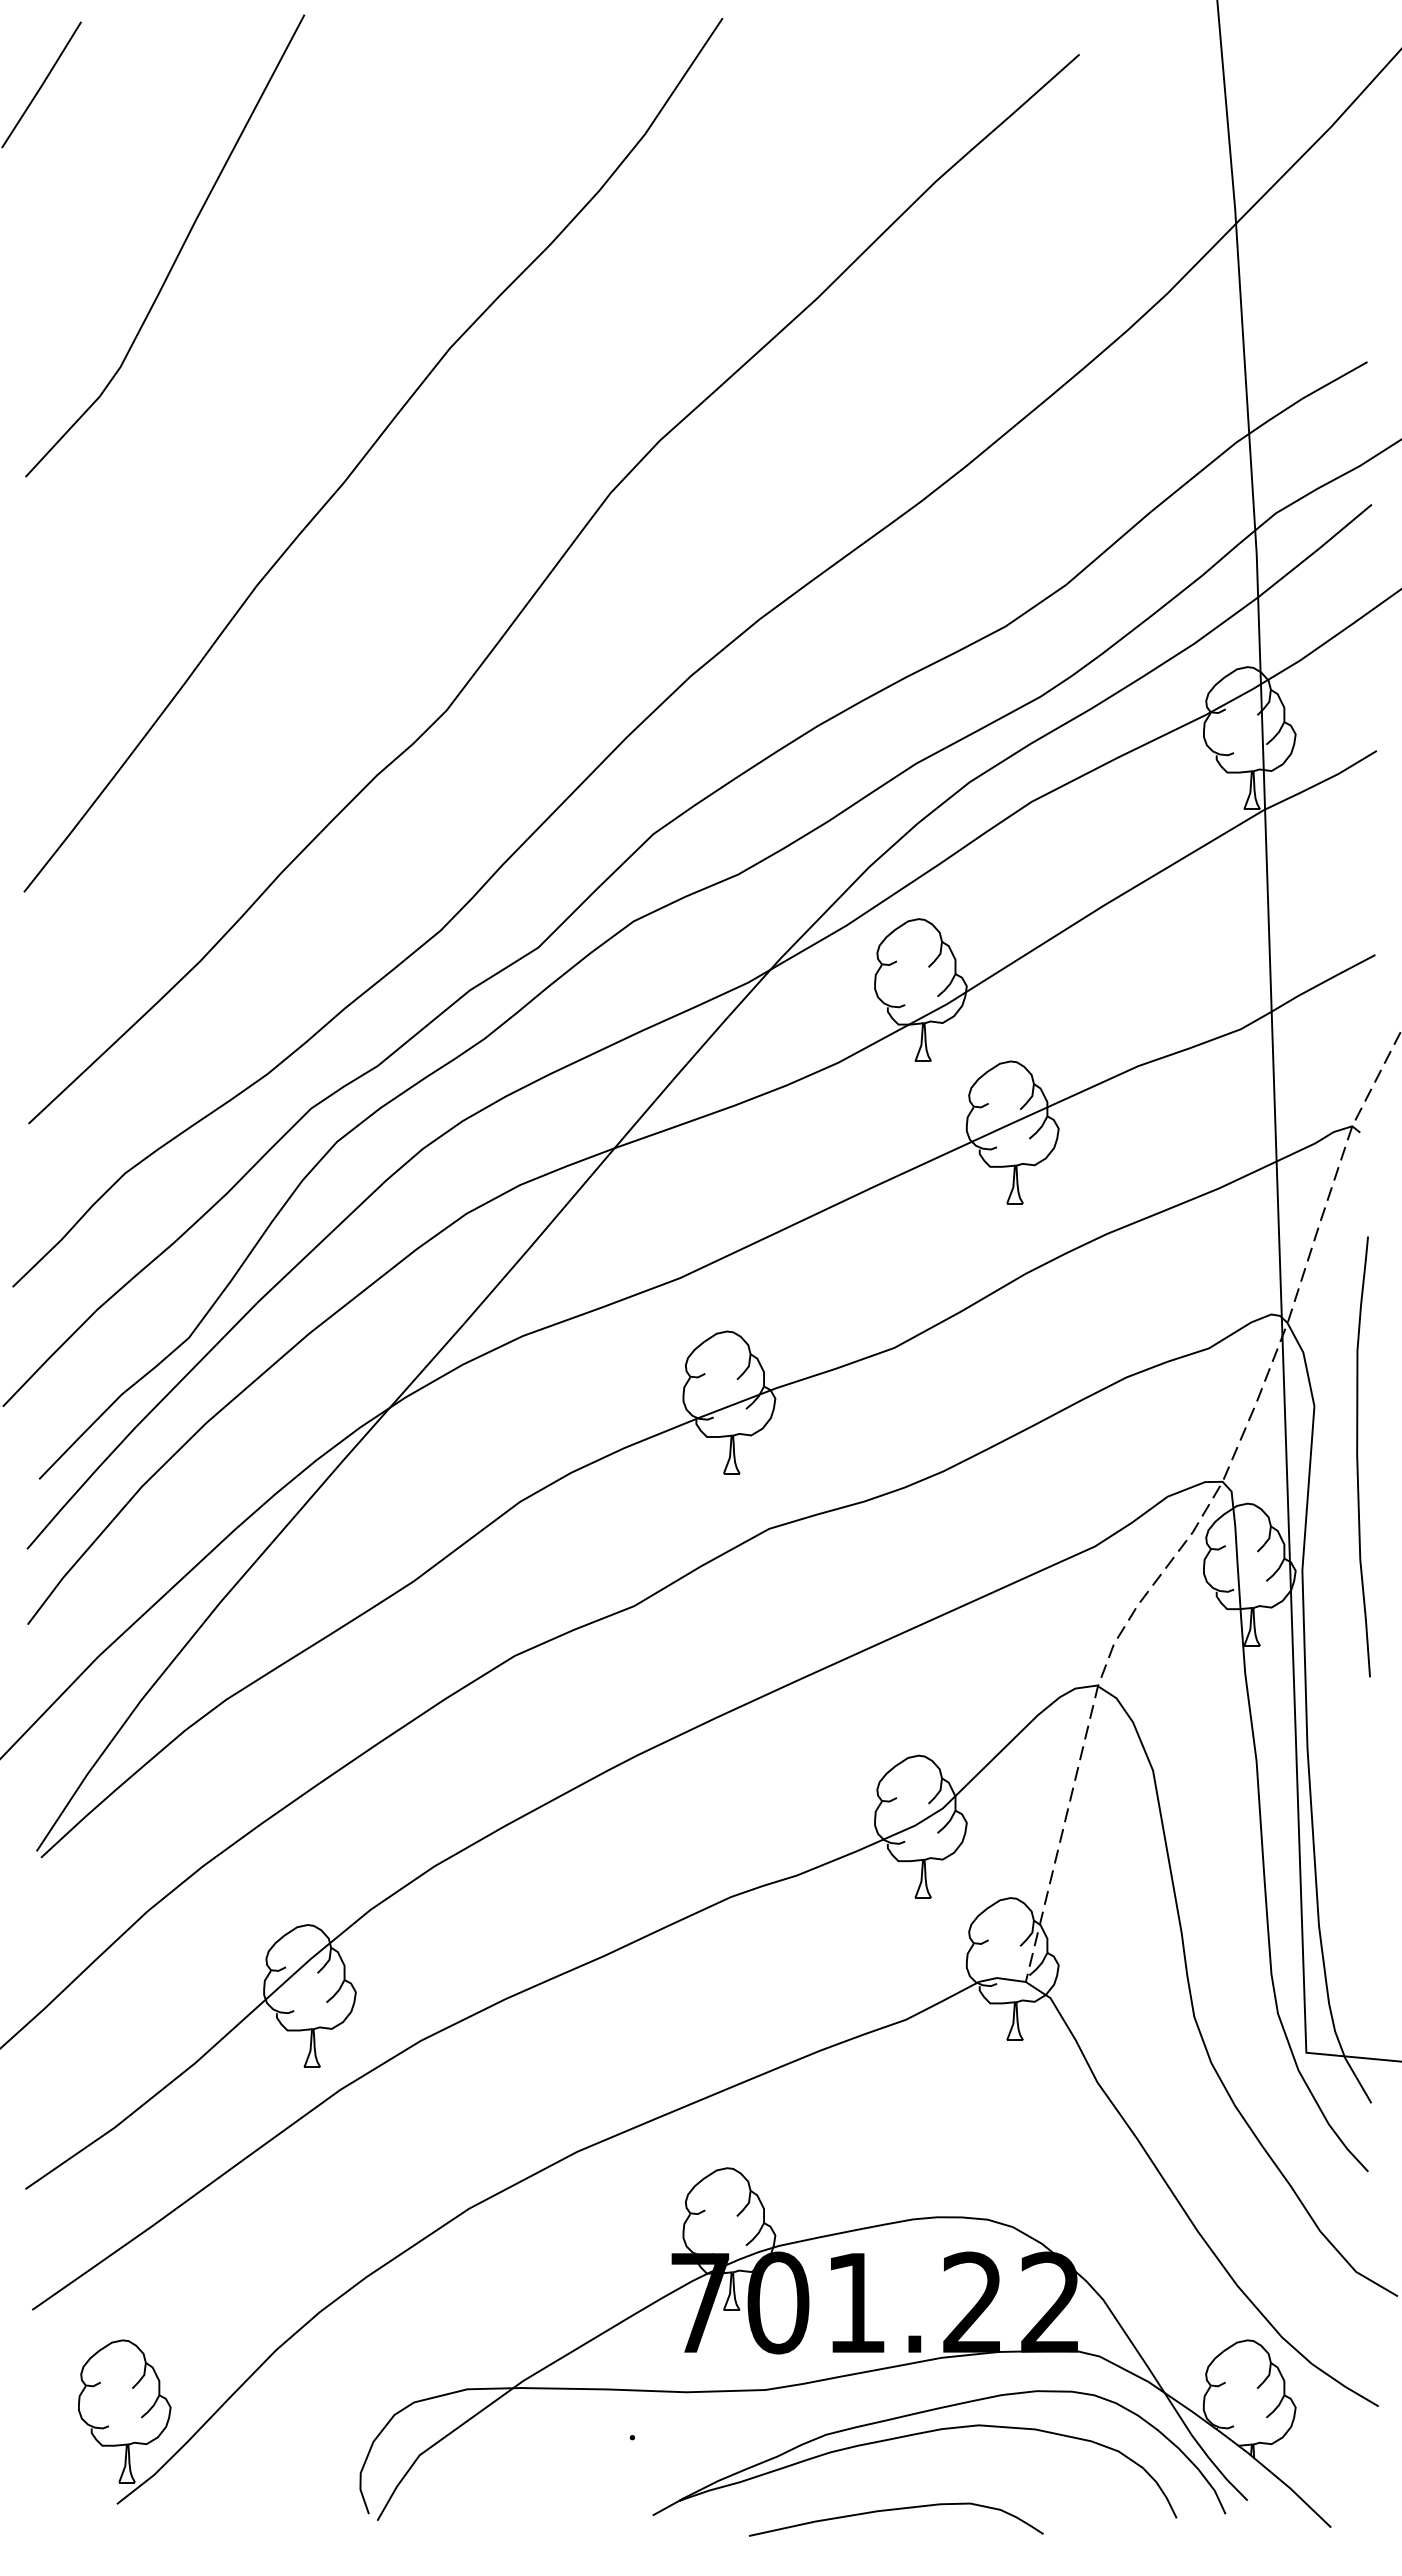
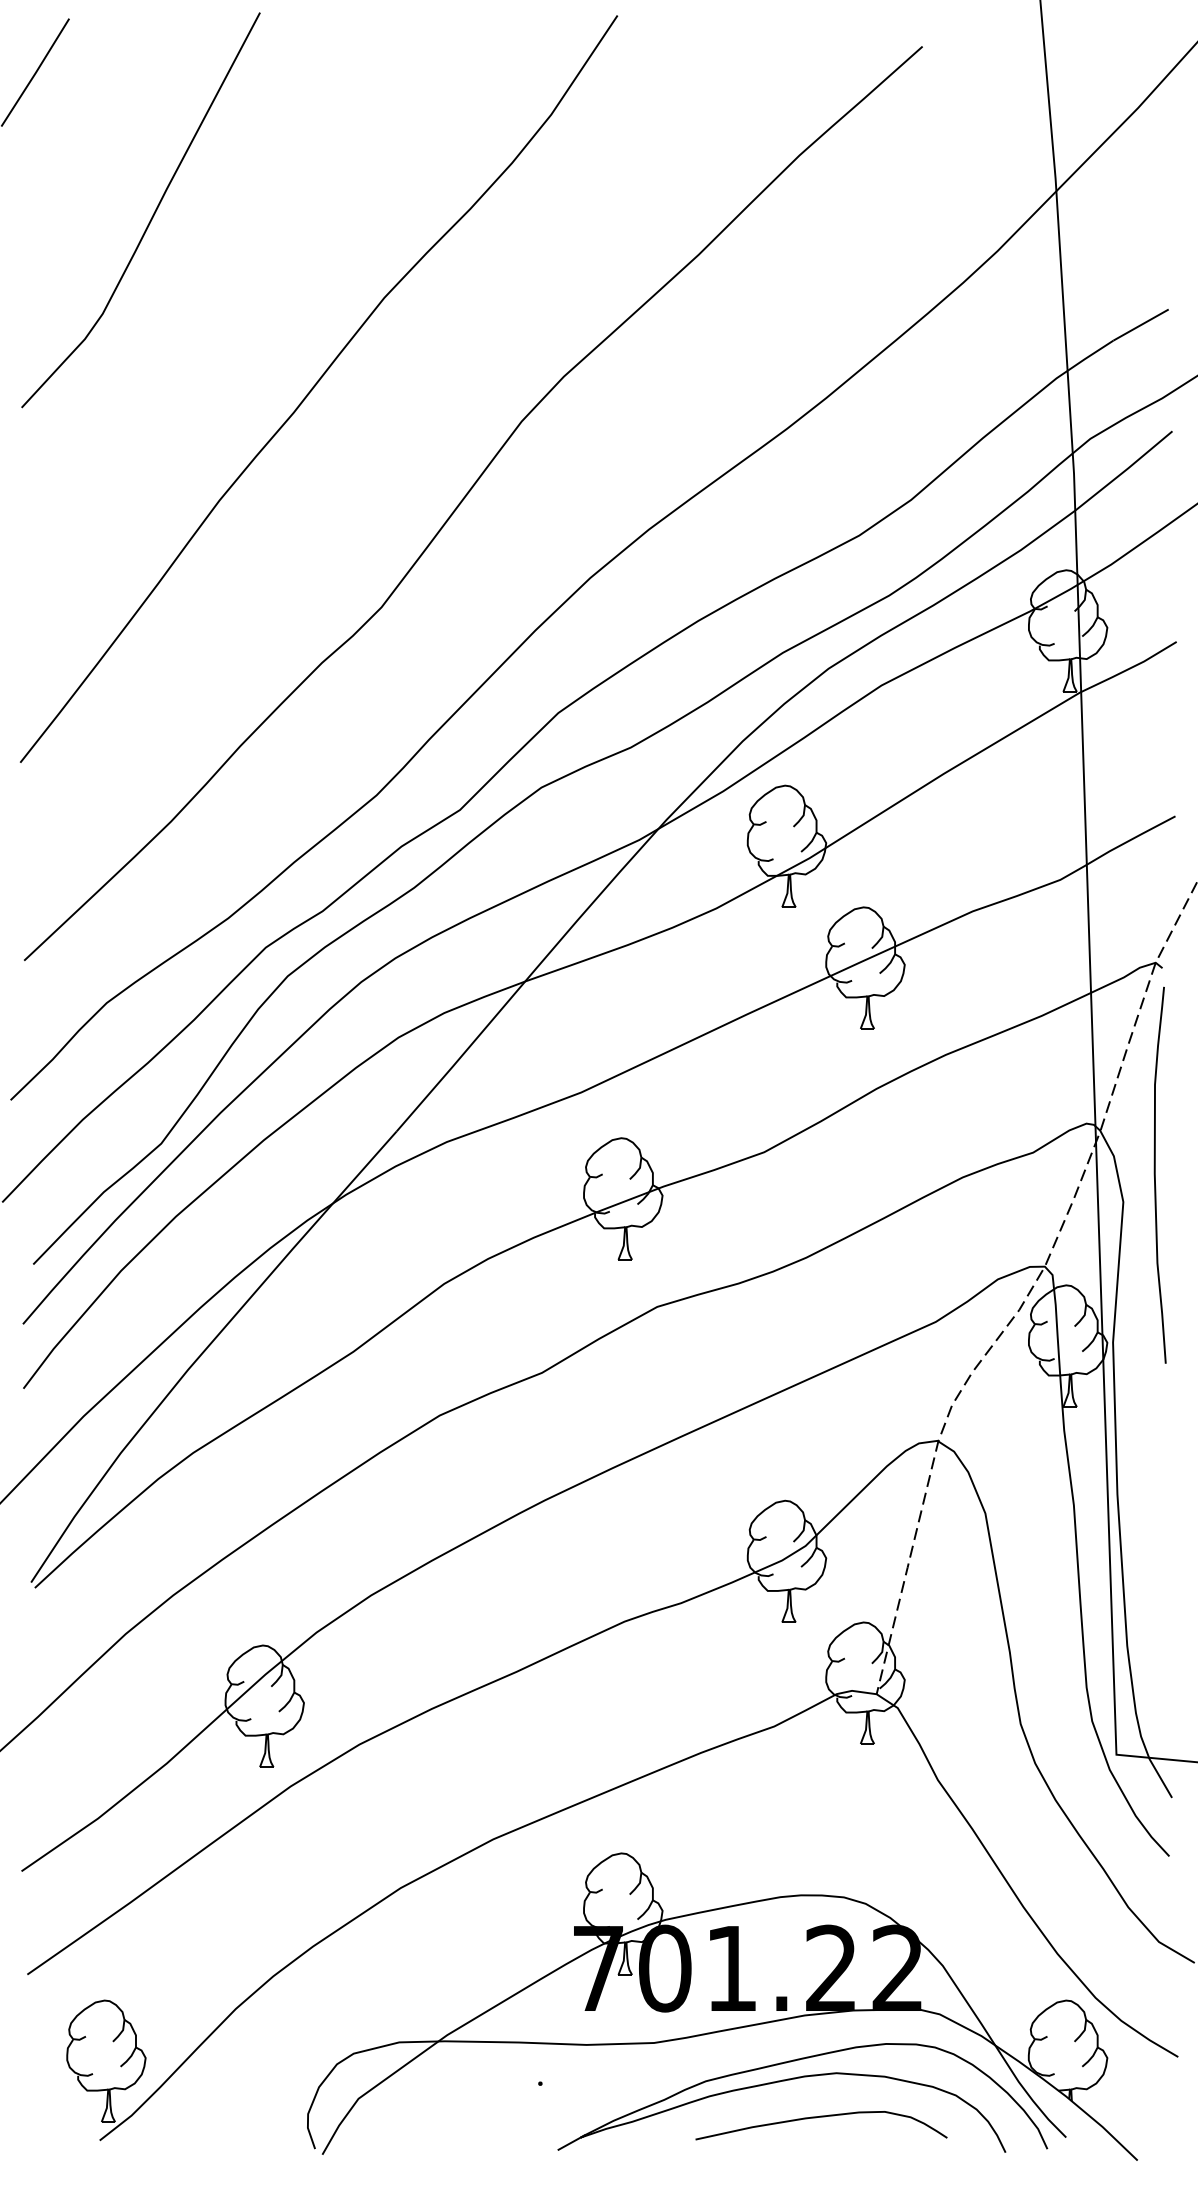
curve: (1358, 1456) -> (1155, 1174), moved
curve: (895, 2510) -> (820, 2117), moved

